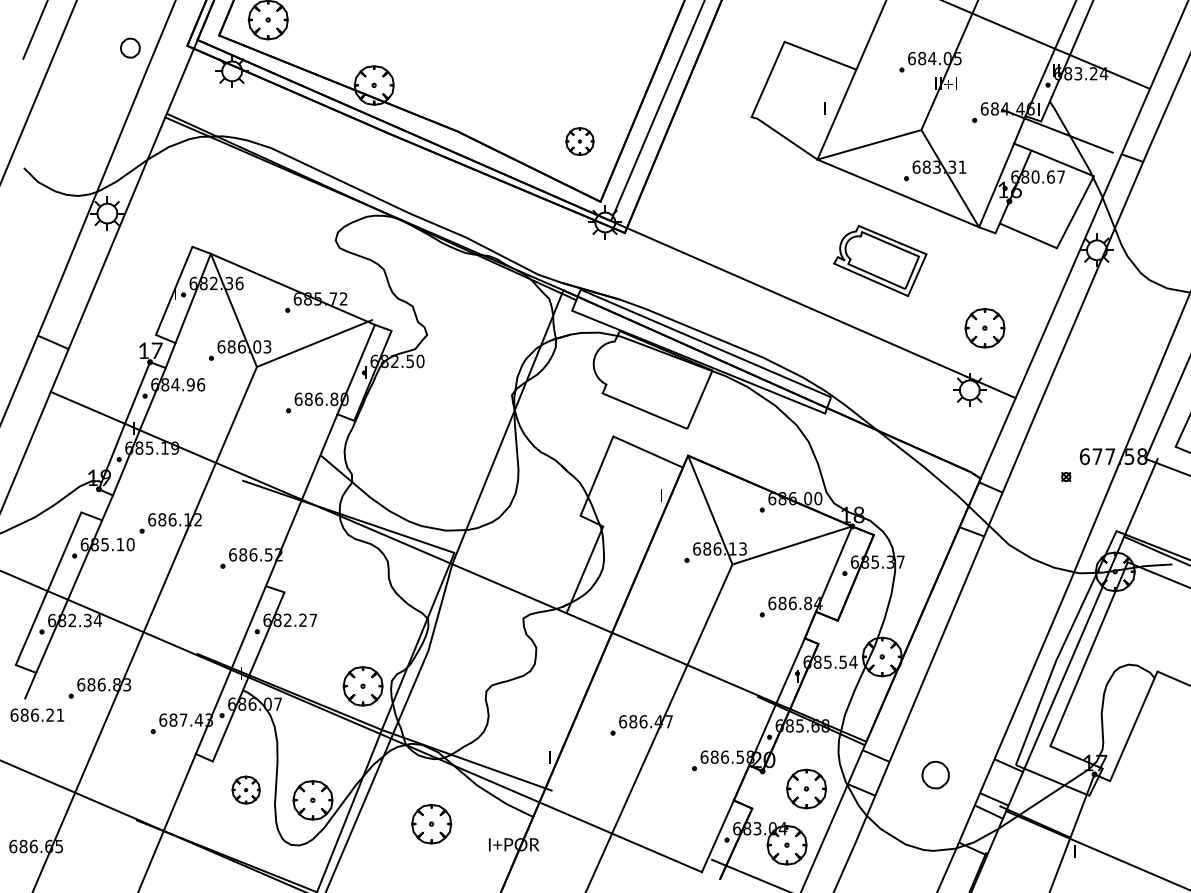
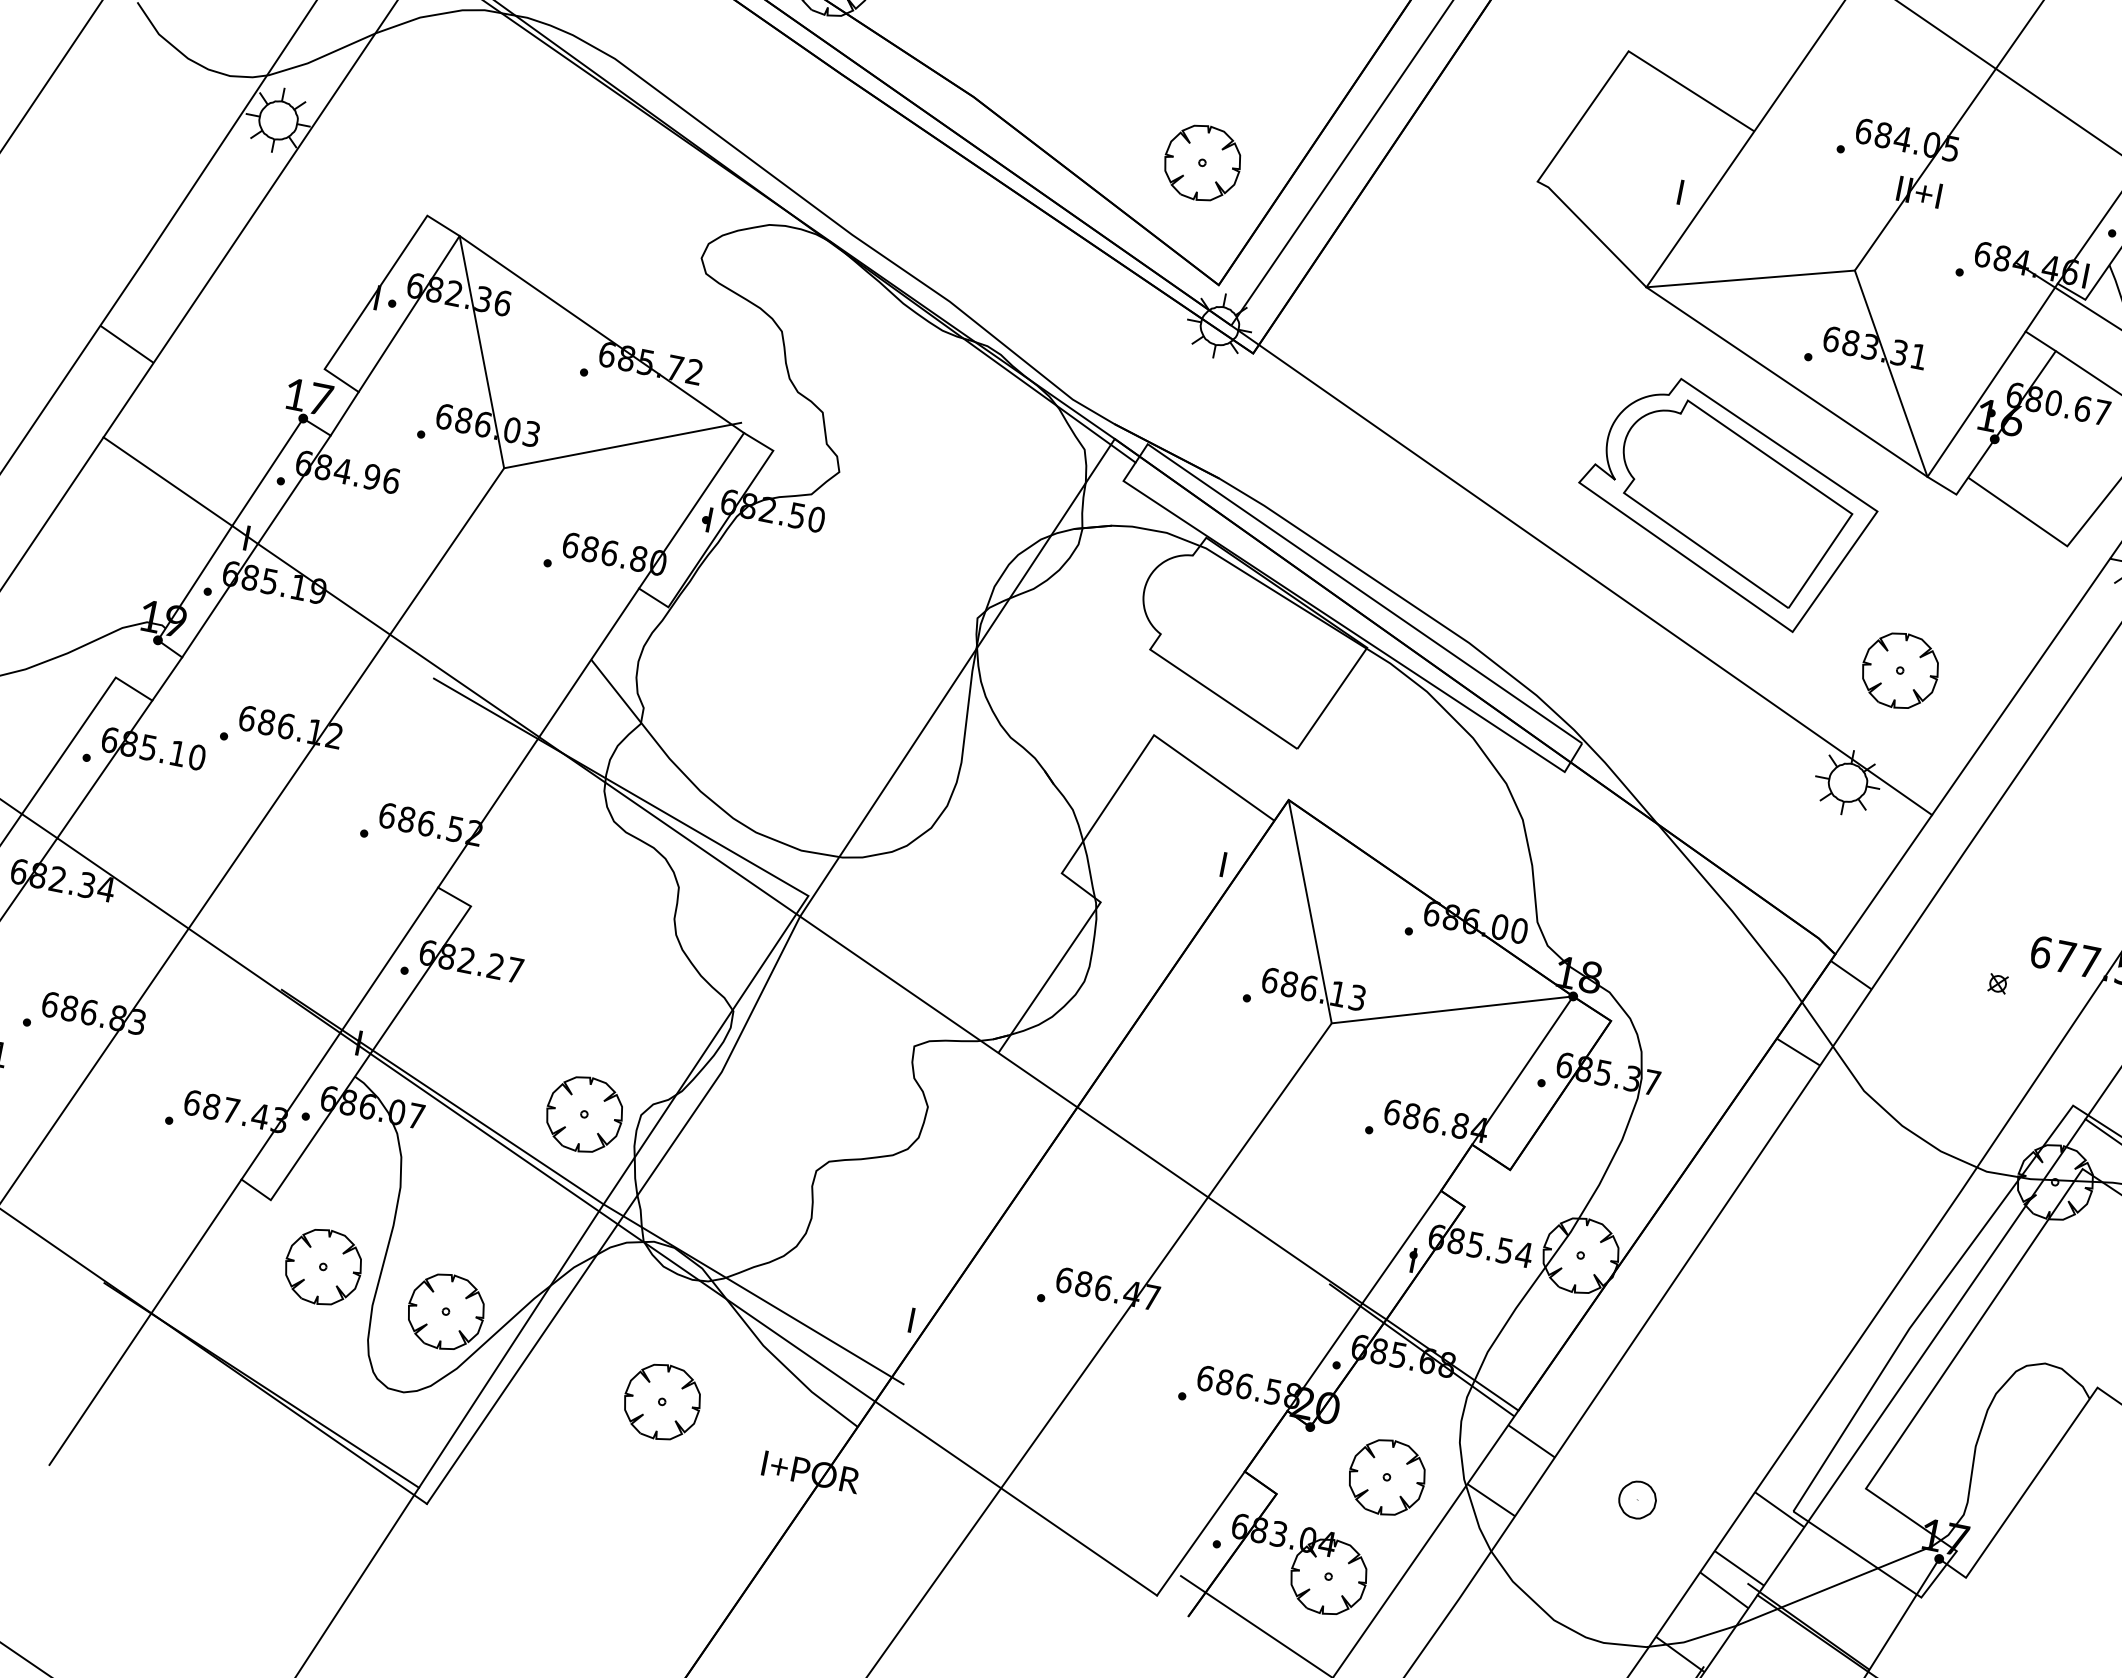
part: (579, 141) -> (1201, 162), size x1.43
part: (880, 260) -> (1727, 502), size x1.67
part: (935, 774) -> (1637, 1498), size x0.71
part: (245, 789) -> (322, 1265), size x1.43

